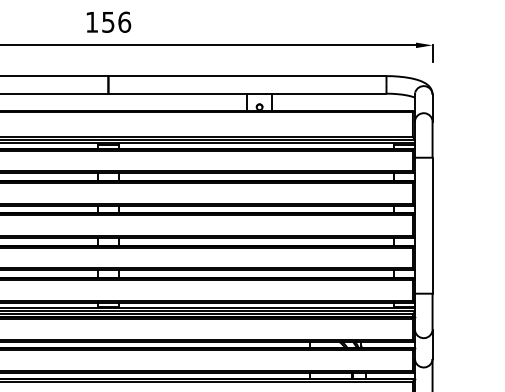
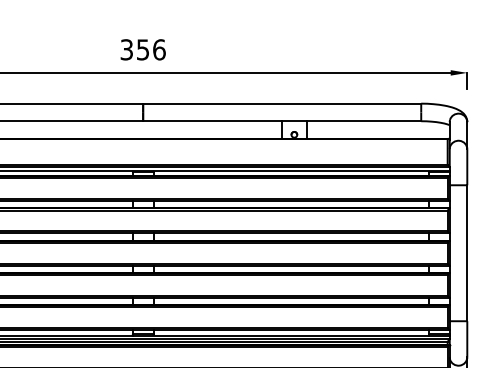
text: (92, 21) -> (127, 49), 156 -> 356

